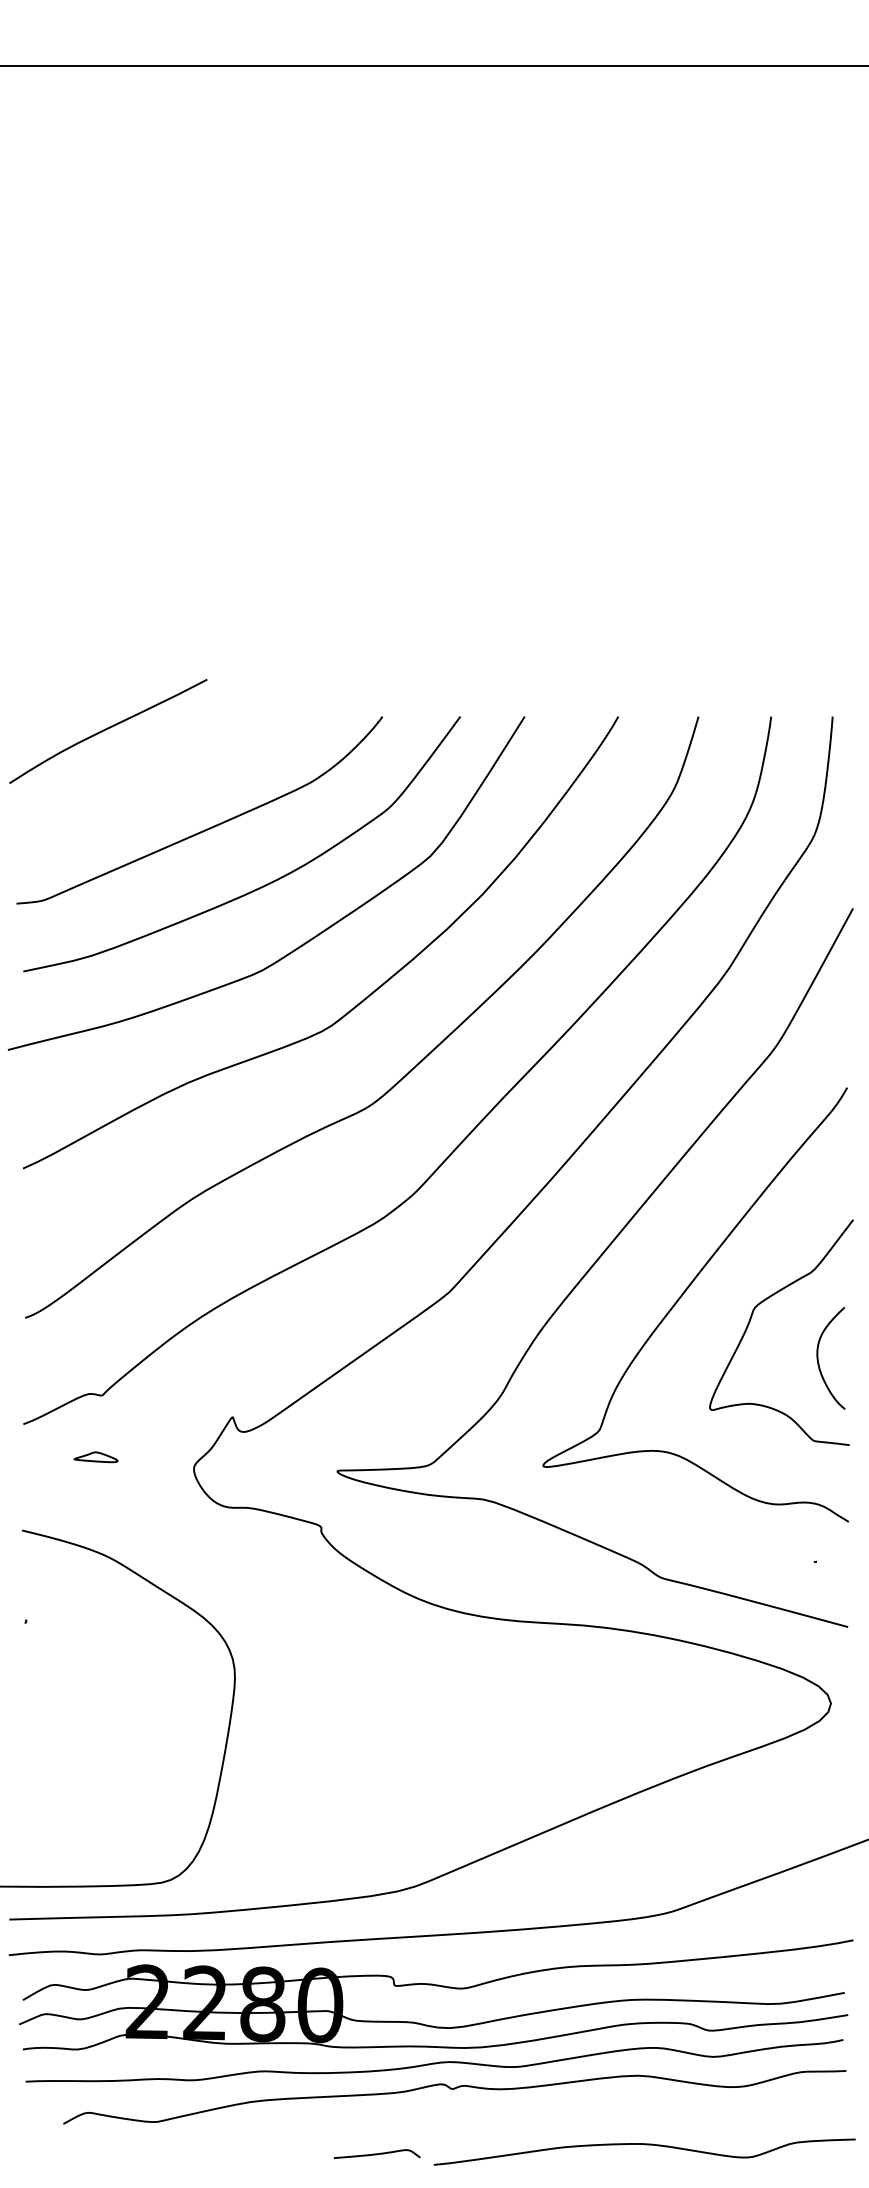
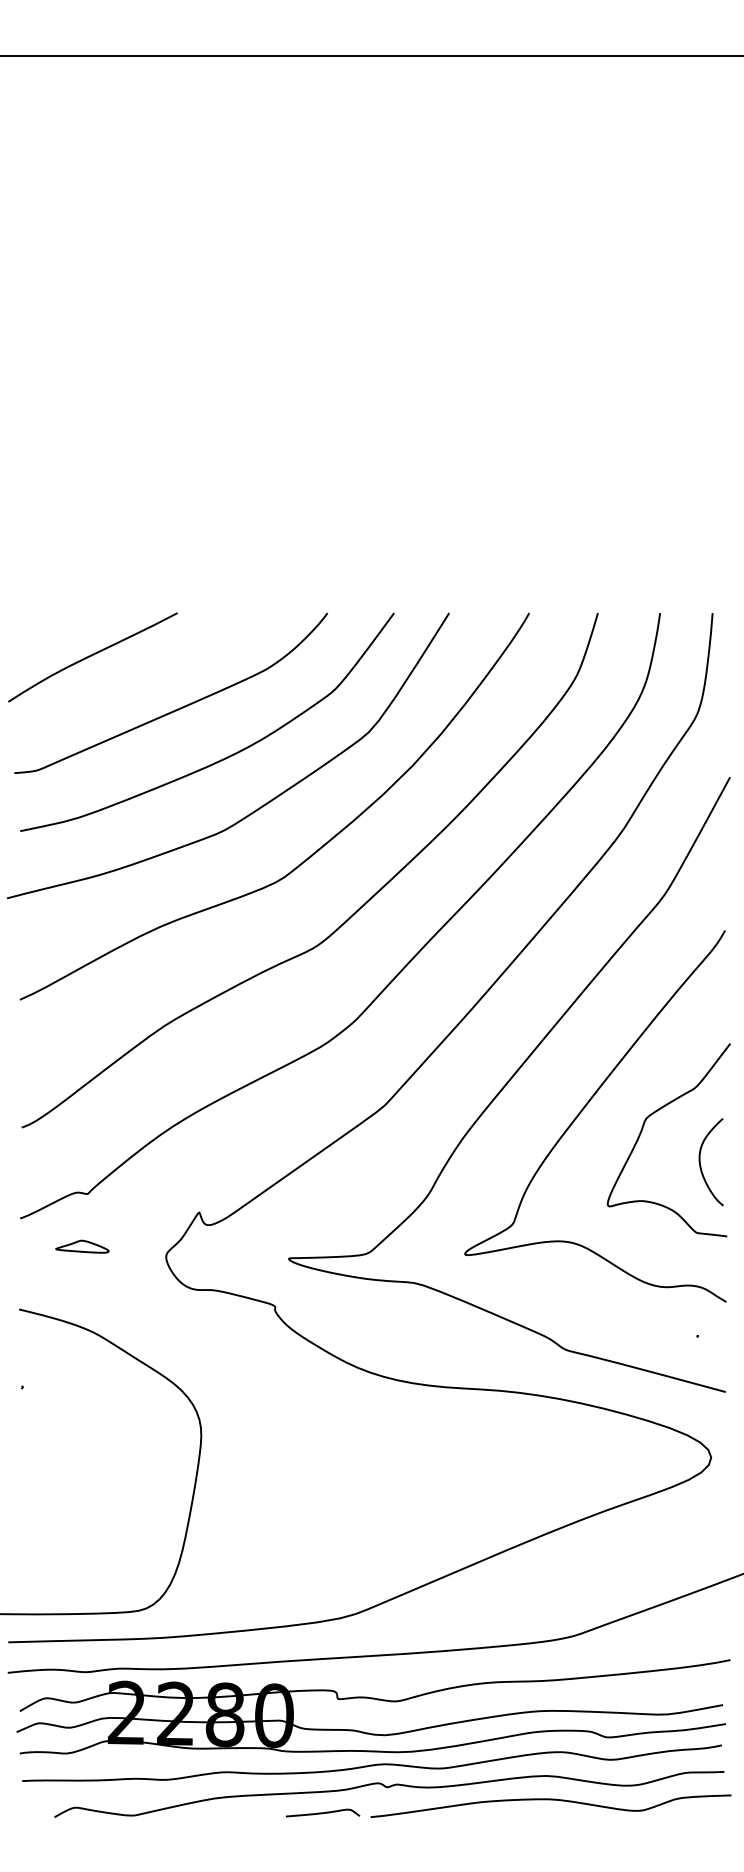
curve: (108, 729) -> (93, 655), moved
part: (95, 1457) -> (81, 1247), size x1.43
curve: (645, 2145) -> (551, 1800), moved
curve: (376, 2153) -> (322, 1812), moved

